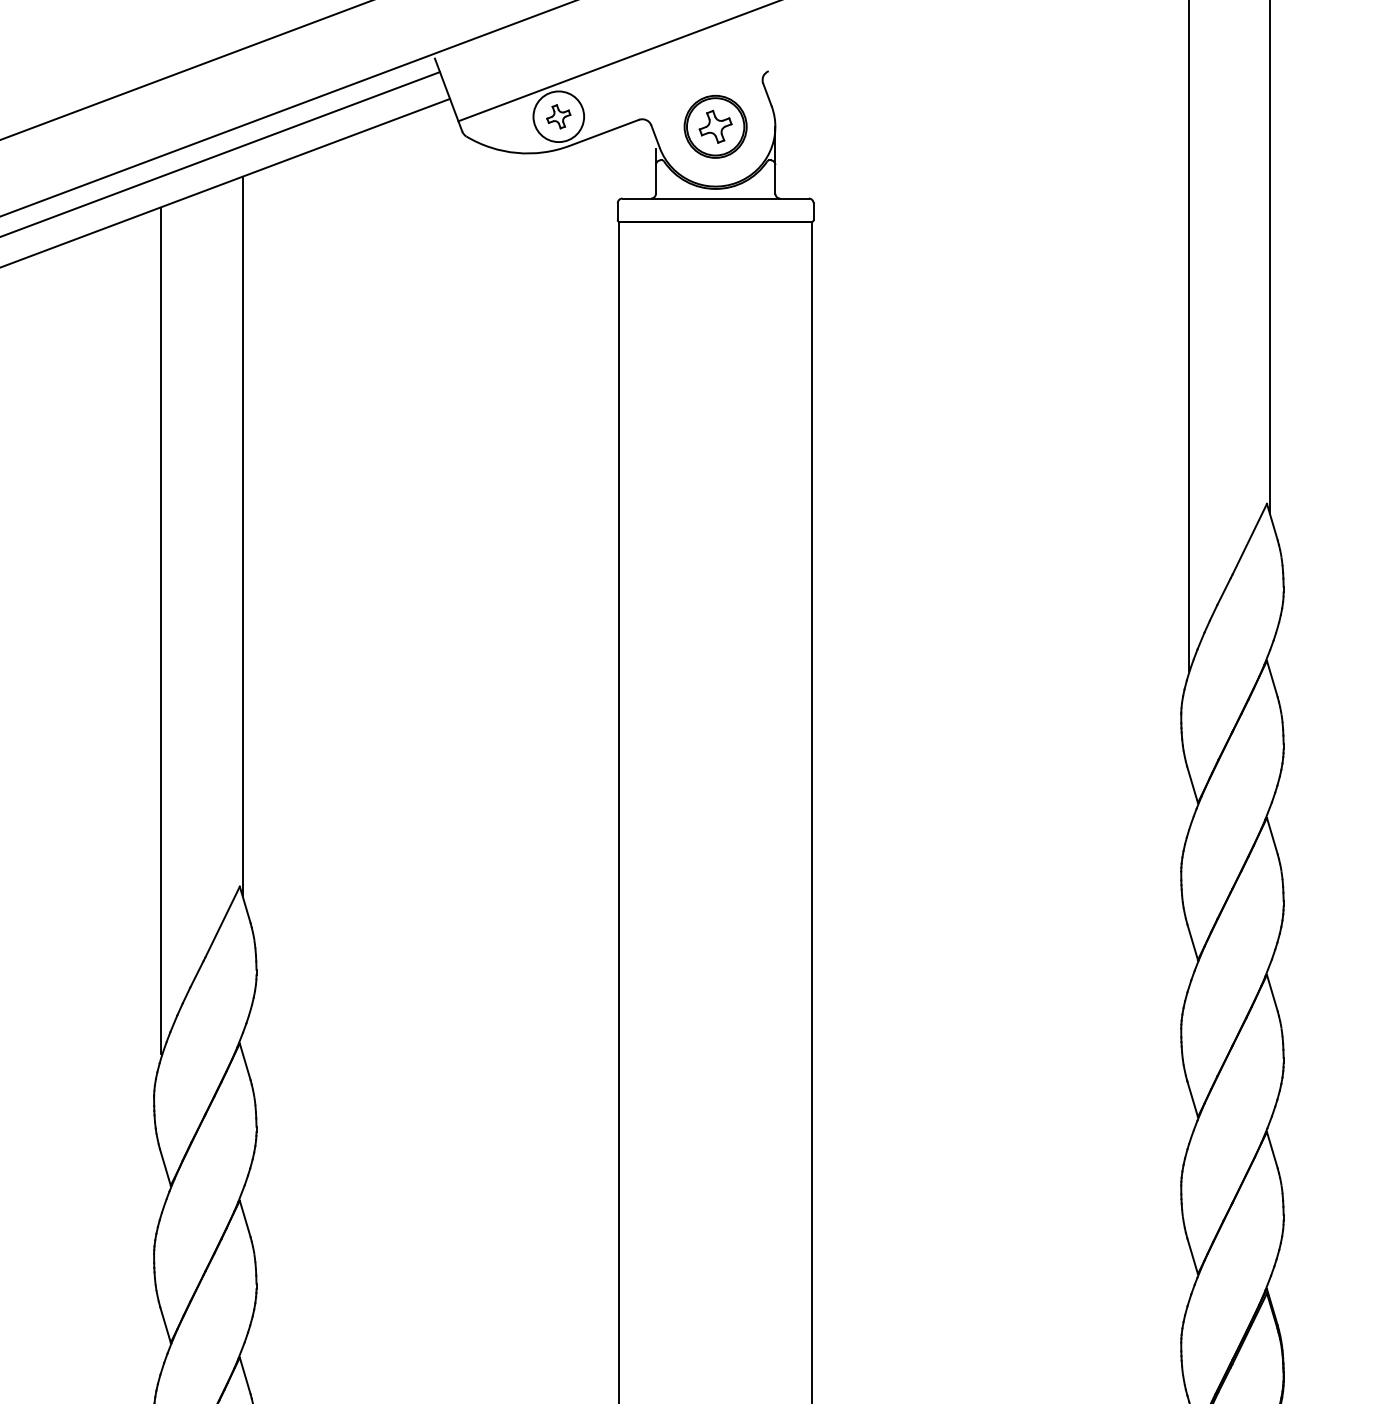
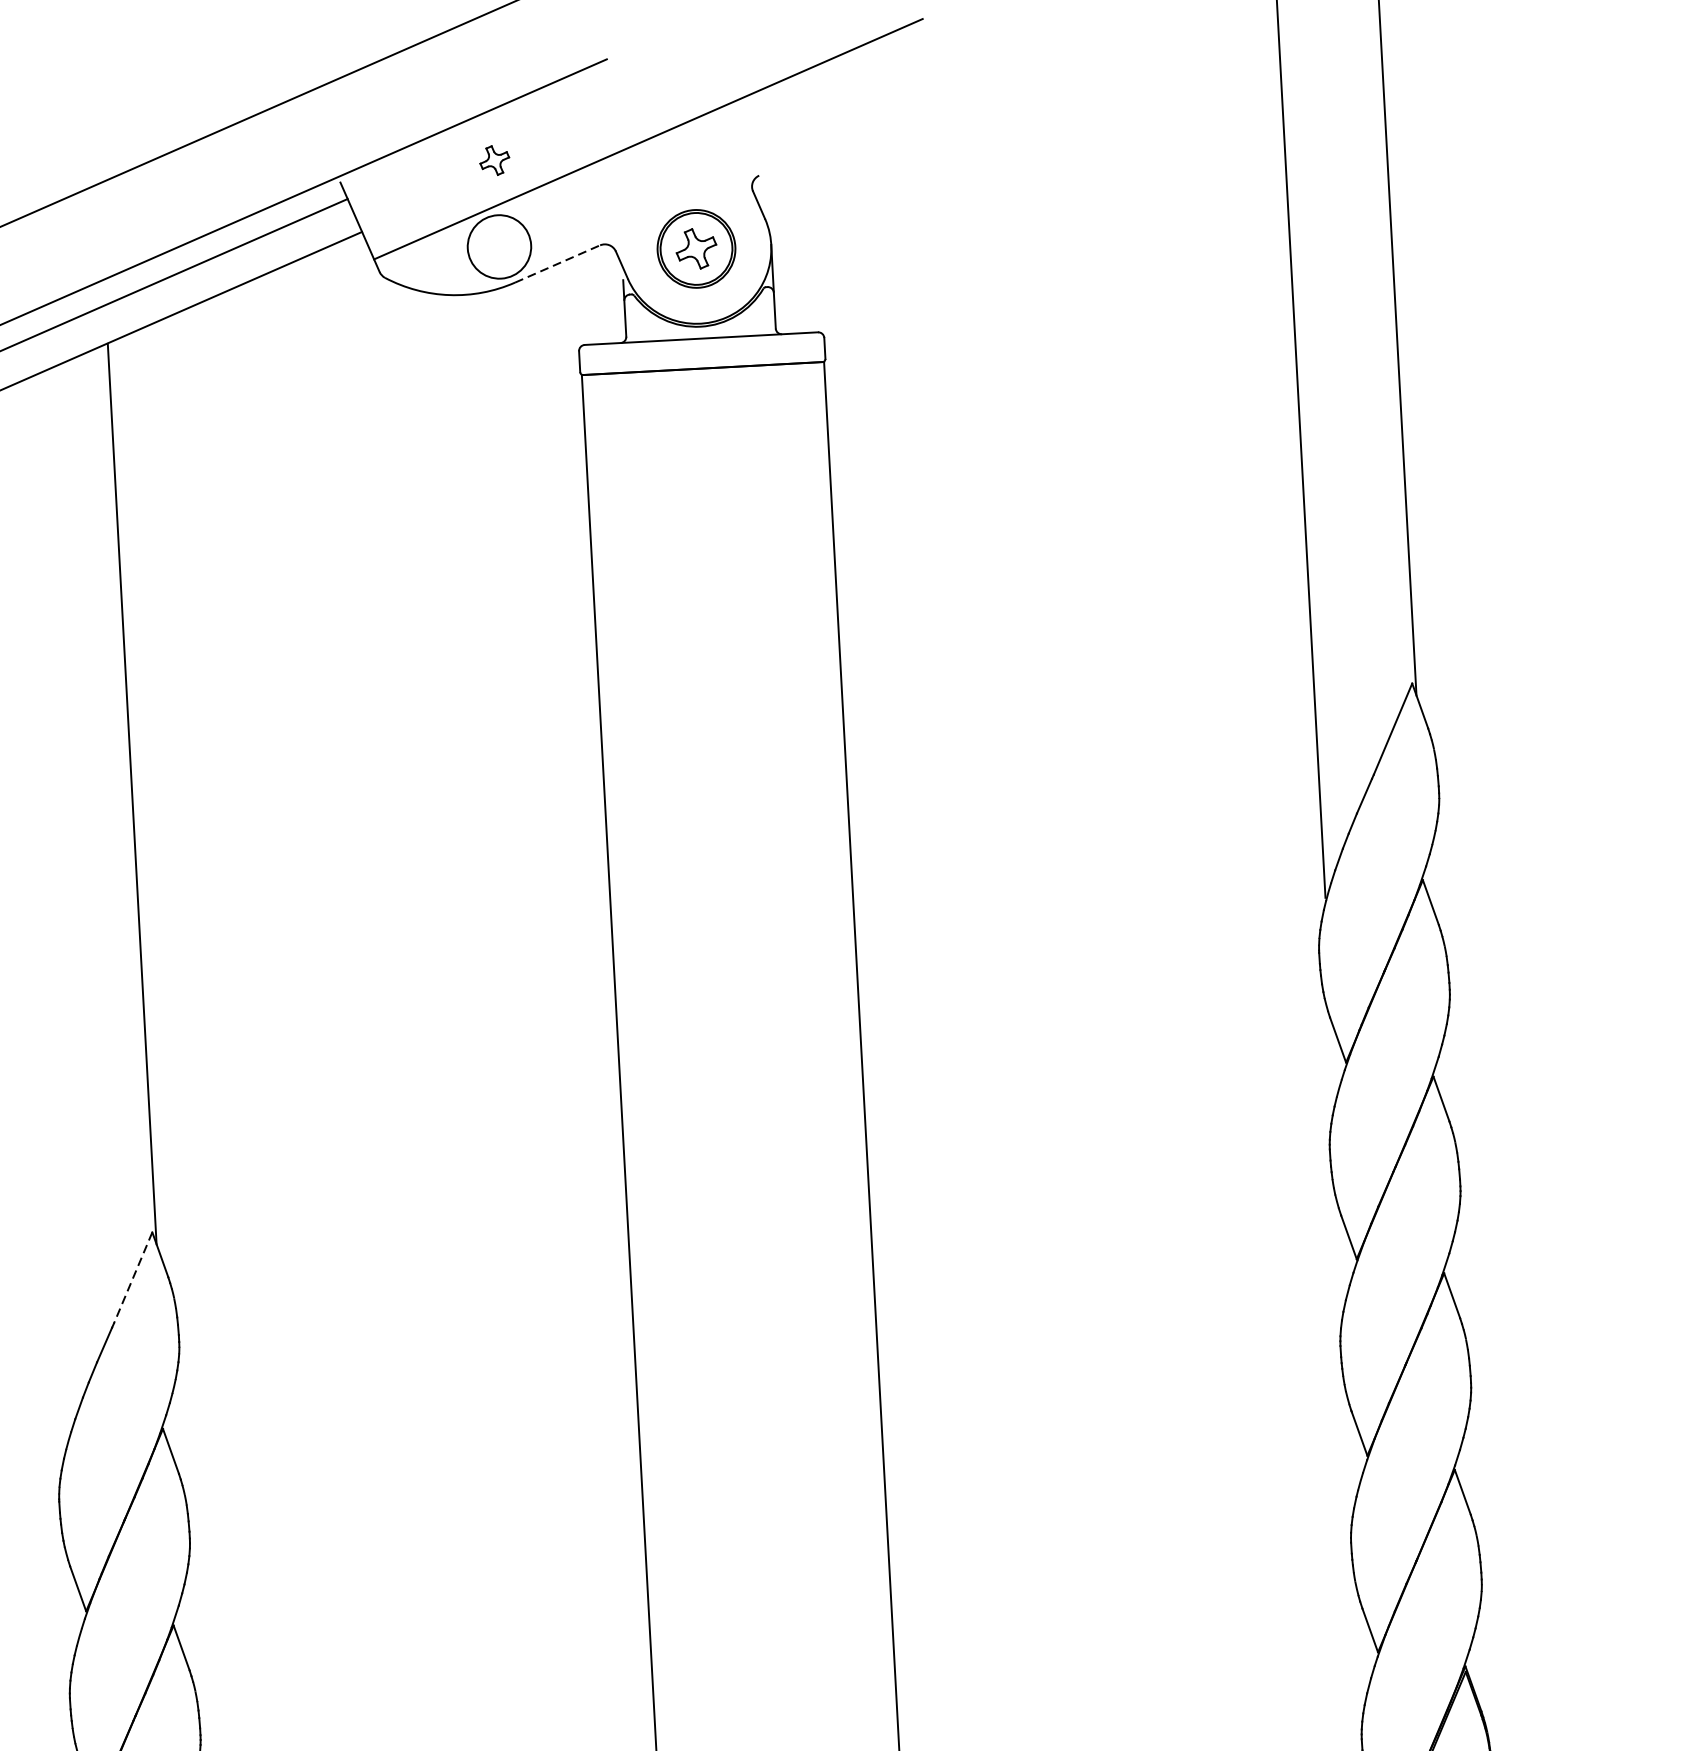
part: (558, 116) -> (494, 160), moved
line: (604, 132) -> (557, 263), solid -> dashed
line: (161, 630) -> (36, 916), removed
line: (222, 922) -> (133, 1278), solid -> dashed

